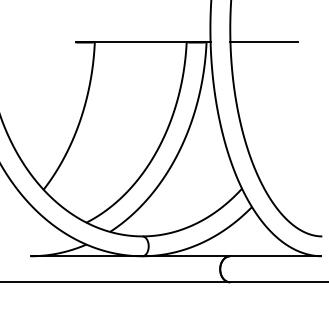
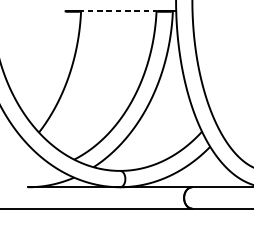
line: (139, 42) -> (117, 11), solid -> dashed
line: (264, 42) -> (220, 11), removed

